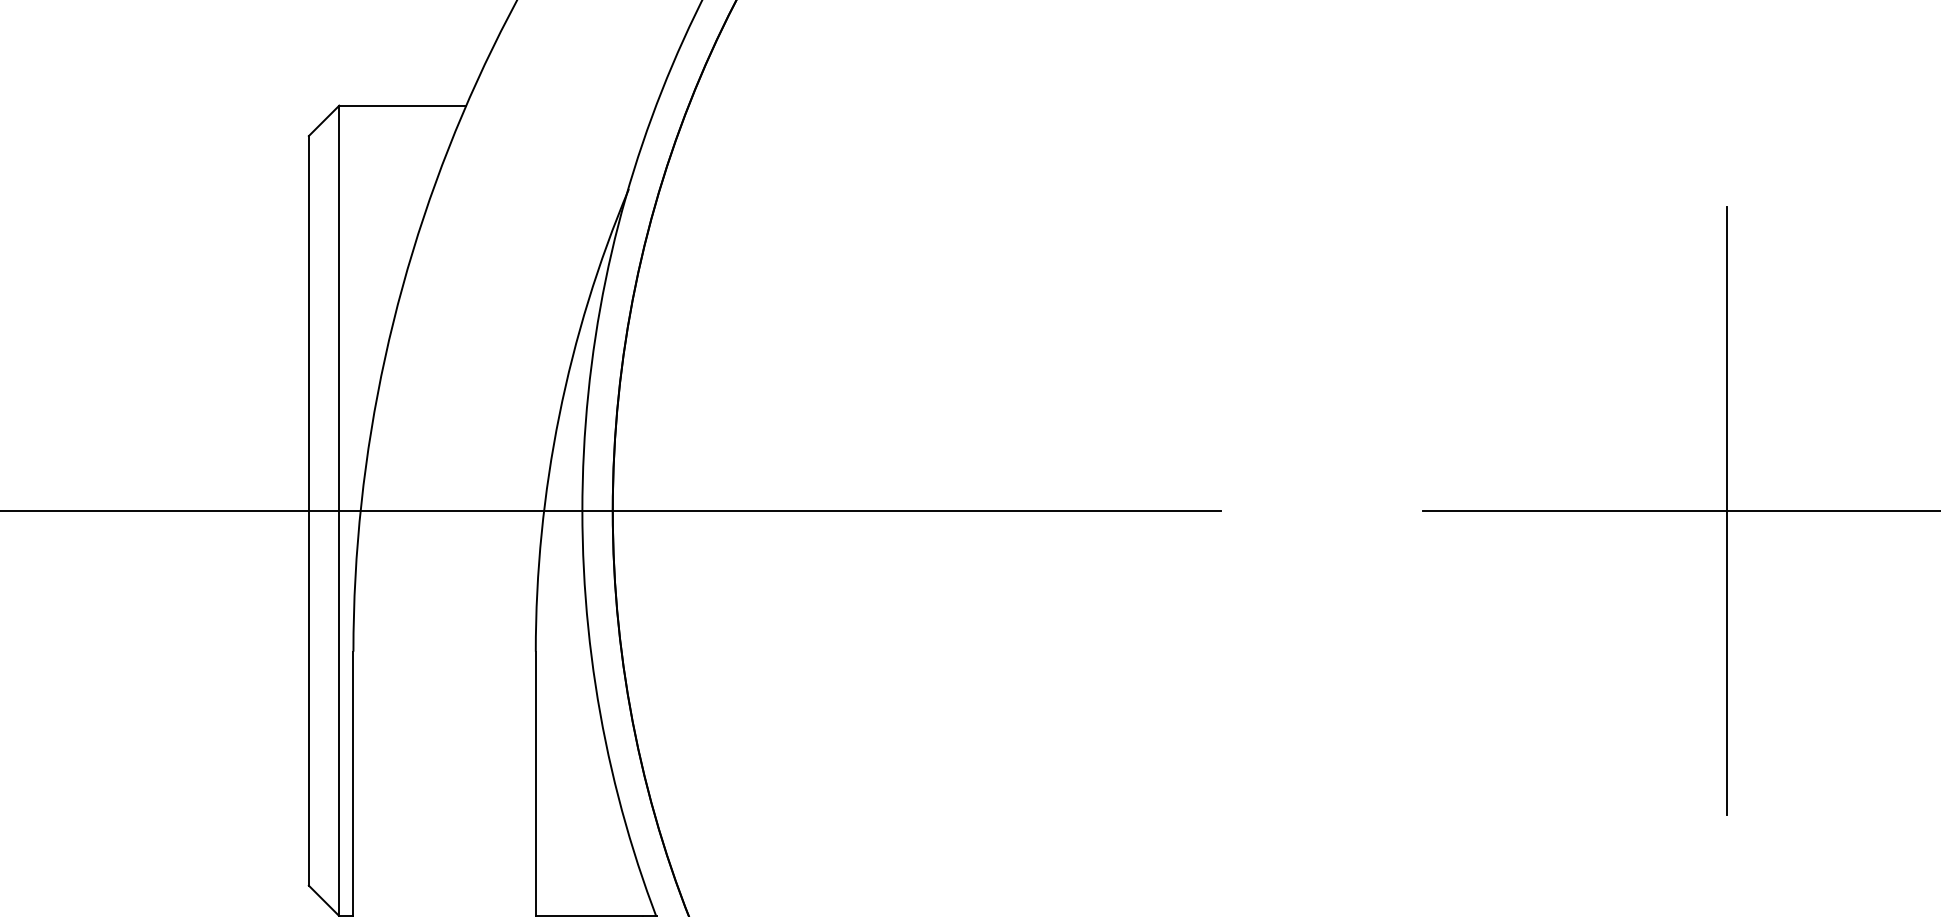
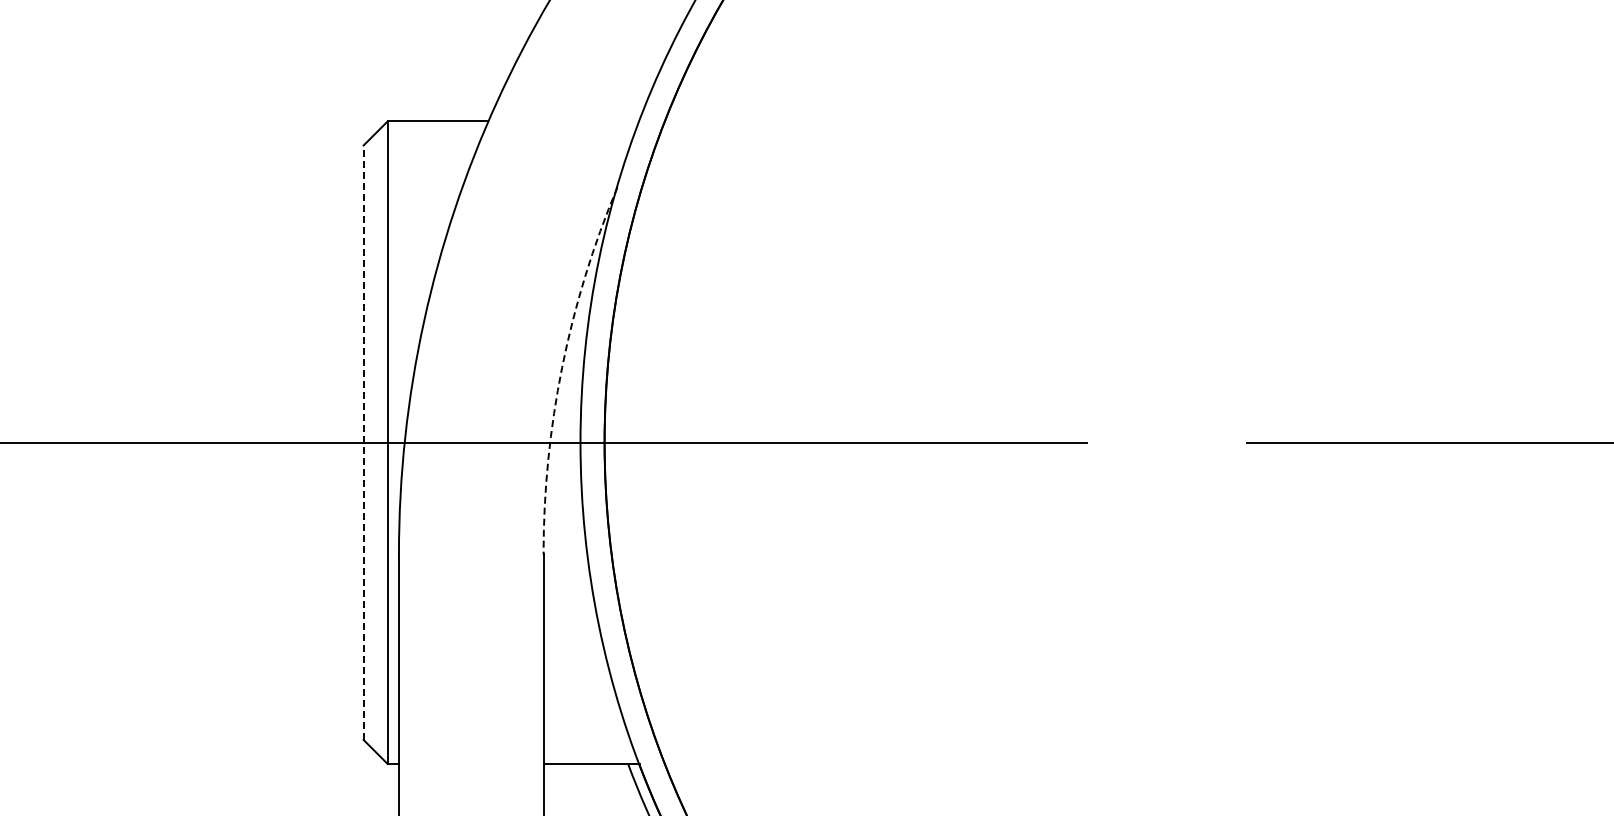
arc: (559, 416) -> (562, 367), solid -> dashed
line: (308, 510) -> (363, 442), solid -> dashed
line: (1727, 510) -> (1488, 442), removed

